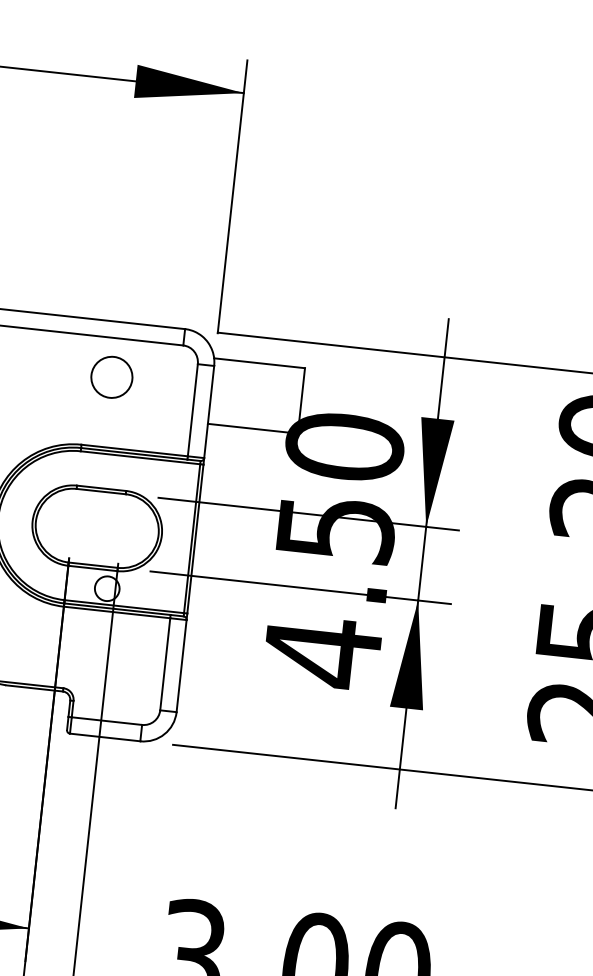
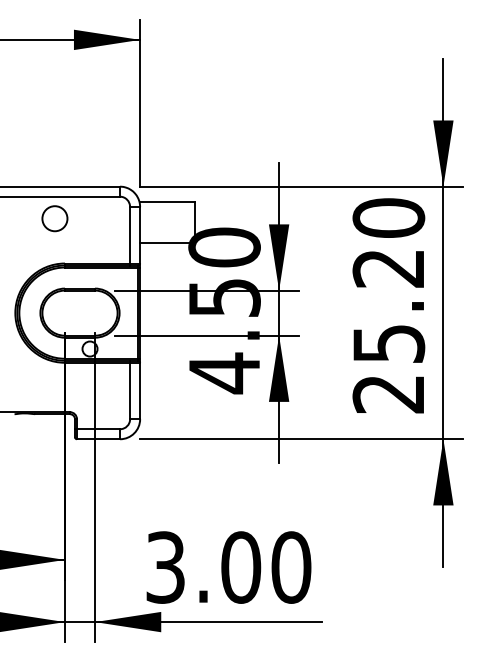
circle: (111, 376) -> (54, 218), moved

